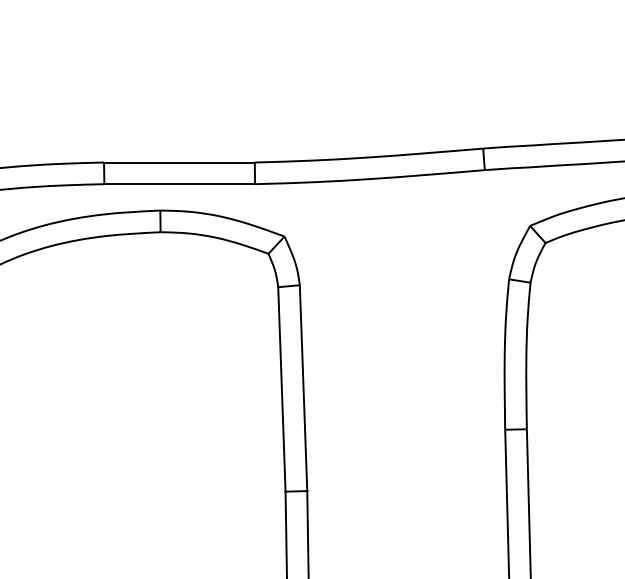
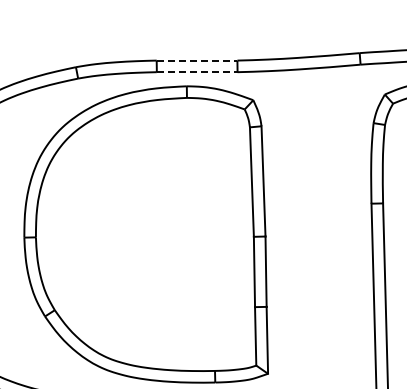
line: (180, 162) -> (197, 60), solid -> dashed
line: (180, 184) -> (197, 72), solid -> dashed

